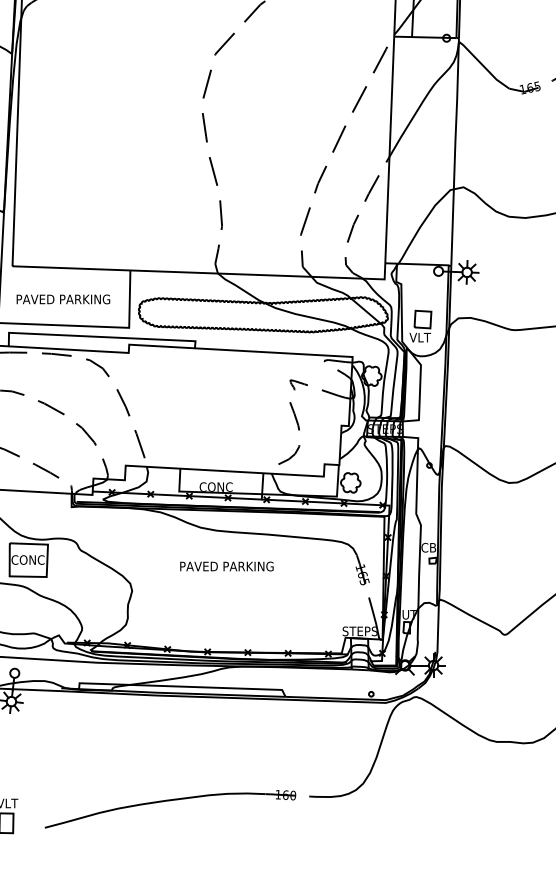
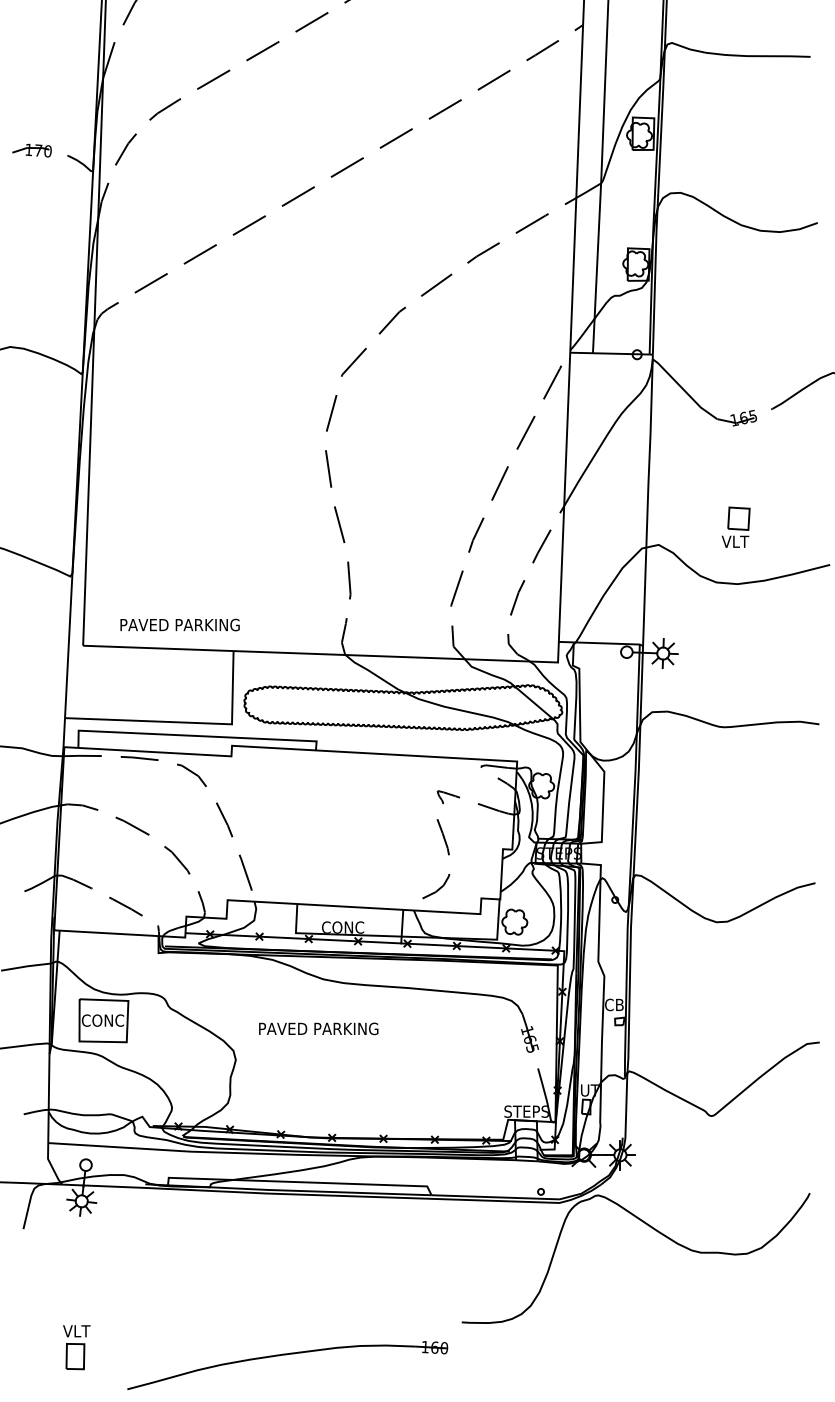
text: (62, 299) -> (179, 624), moved
part: (420, 325) -> (735, 526), moved
text: (226, 566) -> (318, 1028), moved
part: (169, 801) -> (286, 1355), moved

